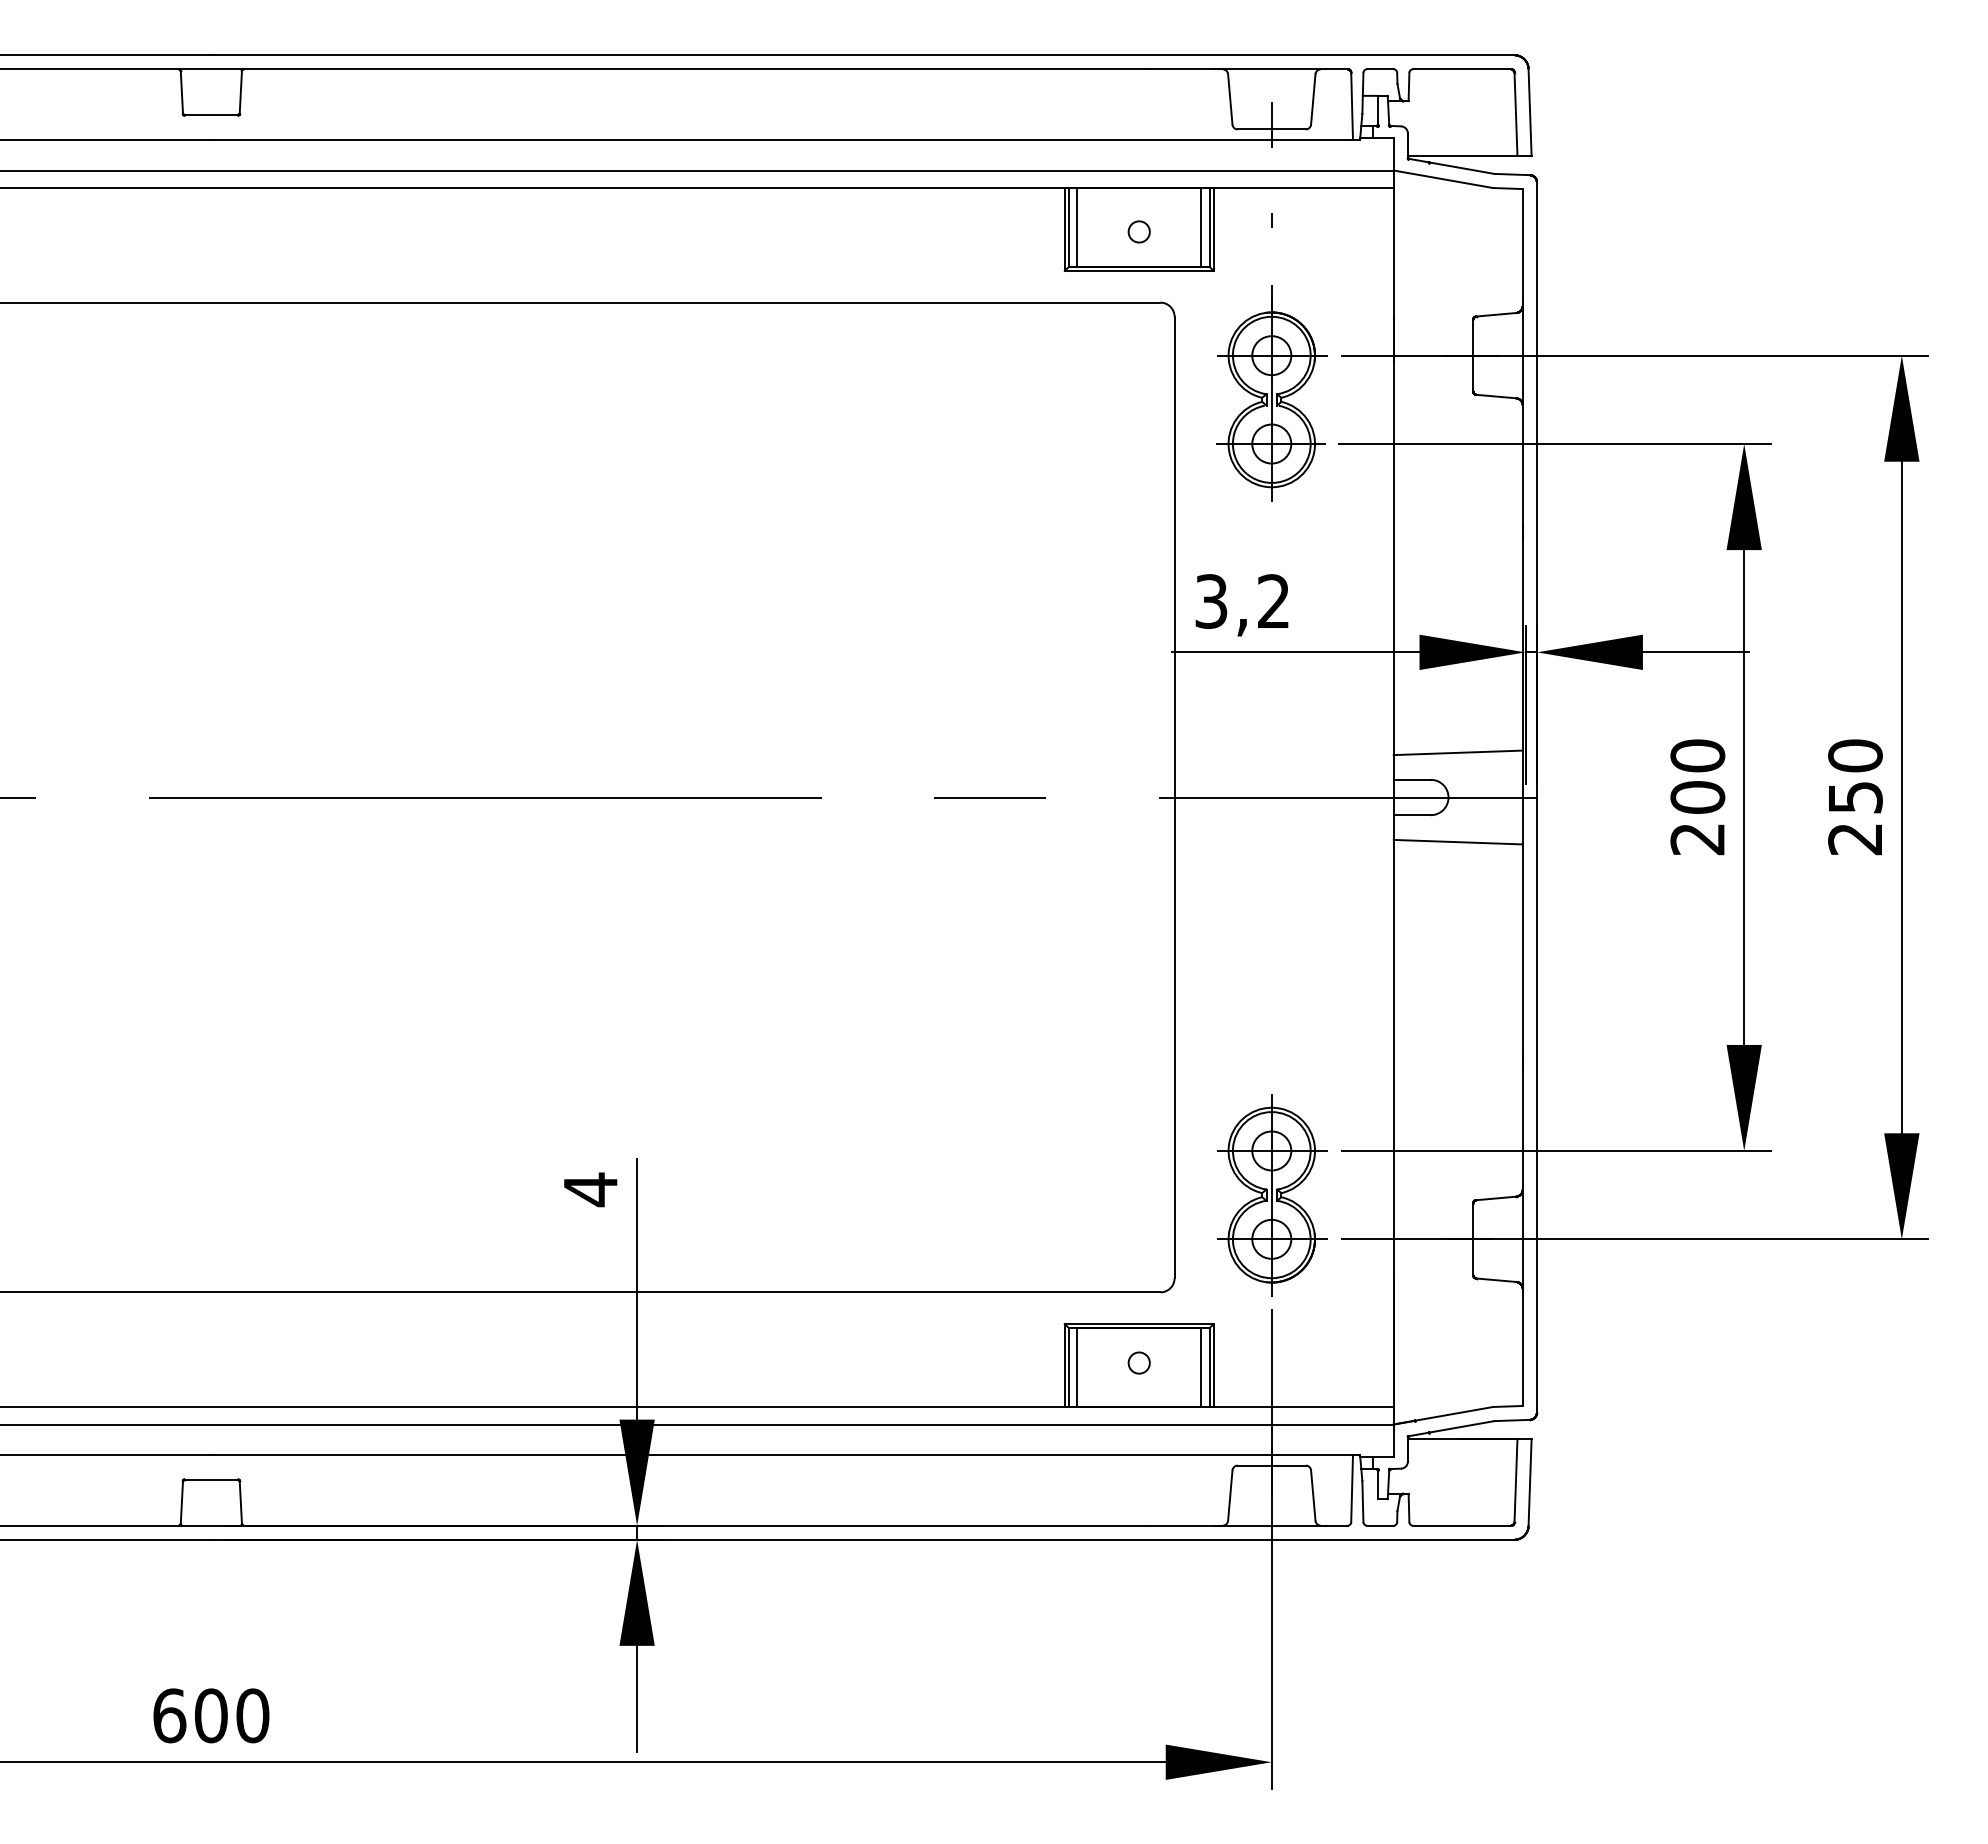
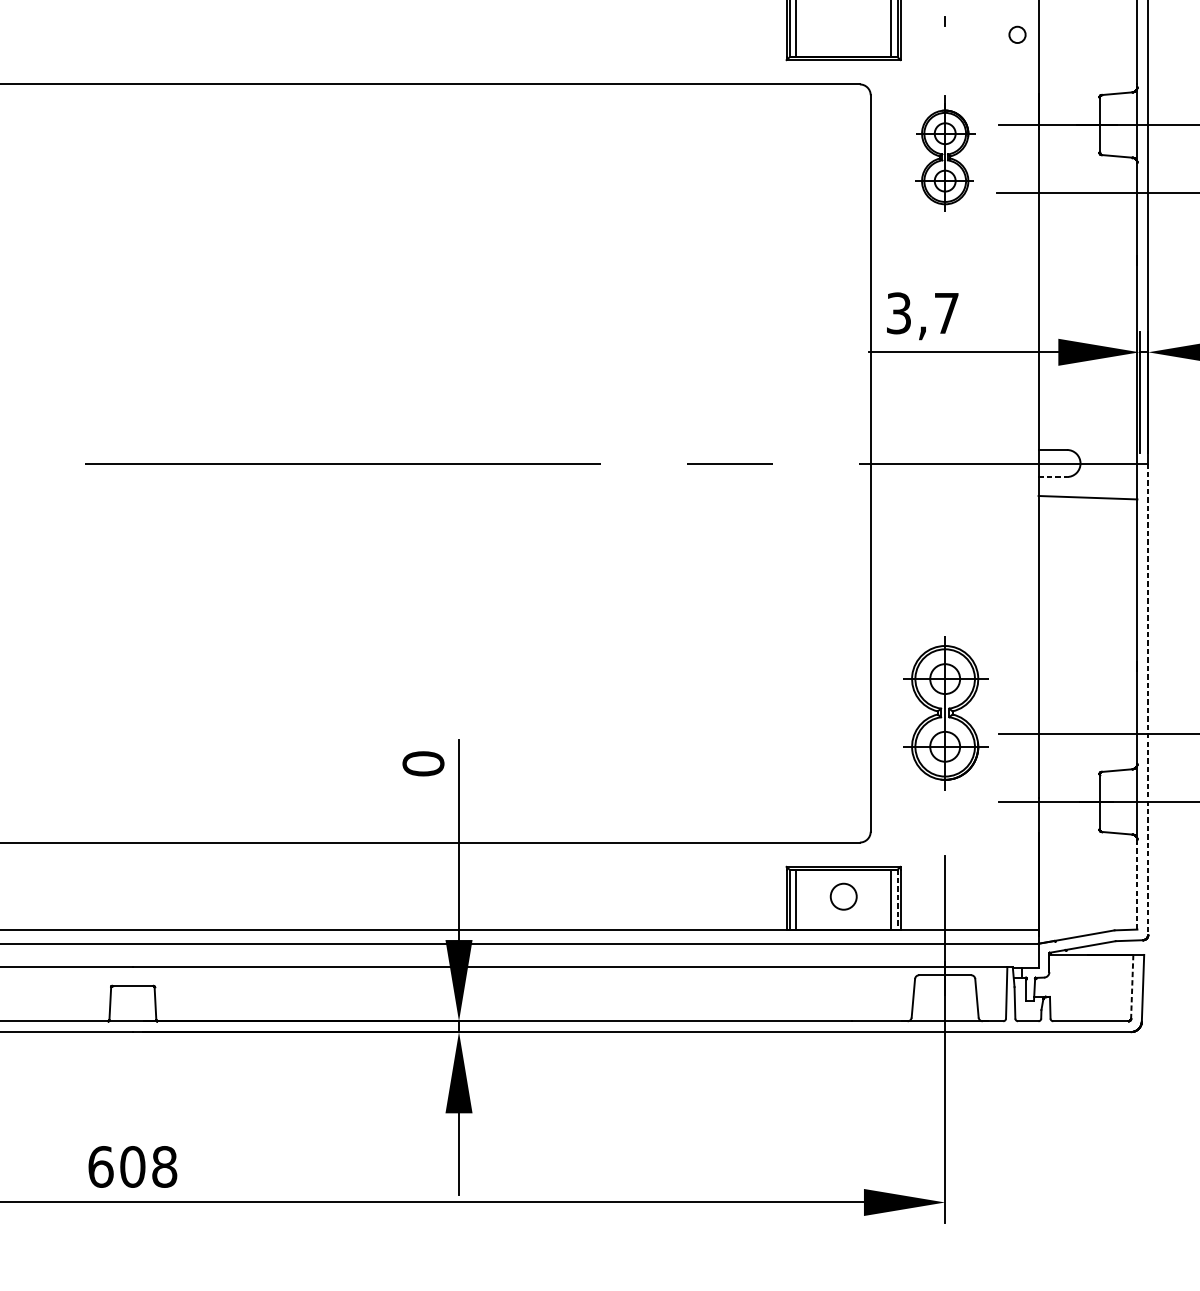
circle: (1138, 231) -> (1016, 34), moved
part: (1271, 393) -> (944, 154), size x0.7
text: (1273, 600) -> (946, 312), 3,2 -> 3,7
line: (1457, 752) -> (1087, 429), removed
line: (1412, 815) -> (1052, 477), solid -> dashed
line: (1536, 1105) -> (1147, 699), solid -> dashed
text: (590, 1189) -> (423, 763), 4 -> 0
part: (1272, 1195) -> (945, 713), moved
line: (1522, 1349) -> (1137, 886), solid -> dashed
circle: (1138, 1362) -> (843, 896), size x1.6
line: (1209, 1367) -> (897, 900), solid -> dashed
line: (1516, 1480) -> (1132, 986), solid -> dashed
text: (252, 1715) -> (164, 1166), 600 -> 608

